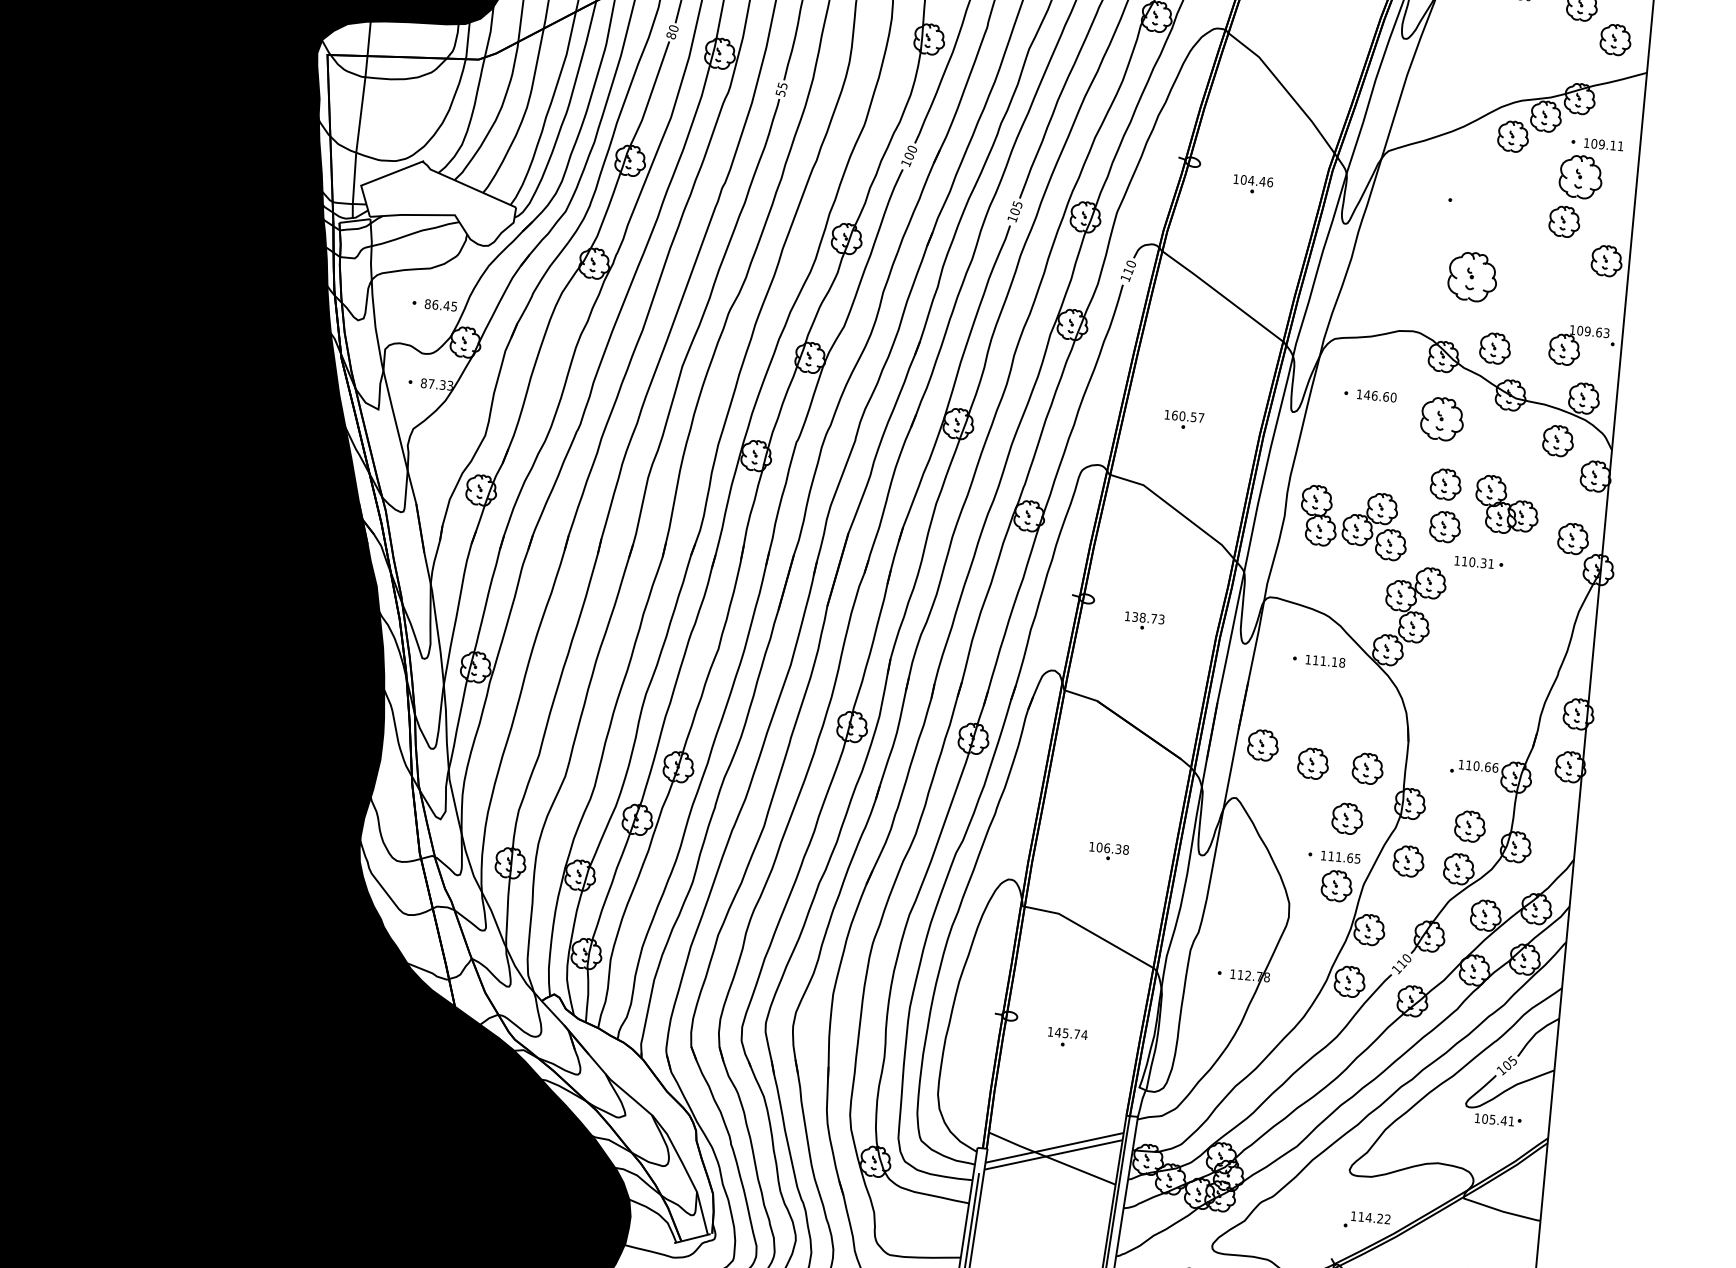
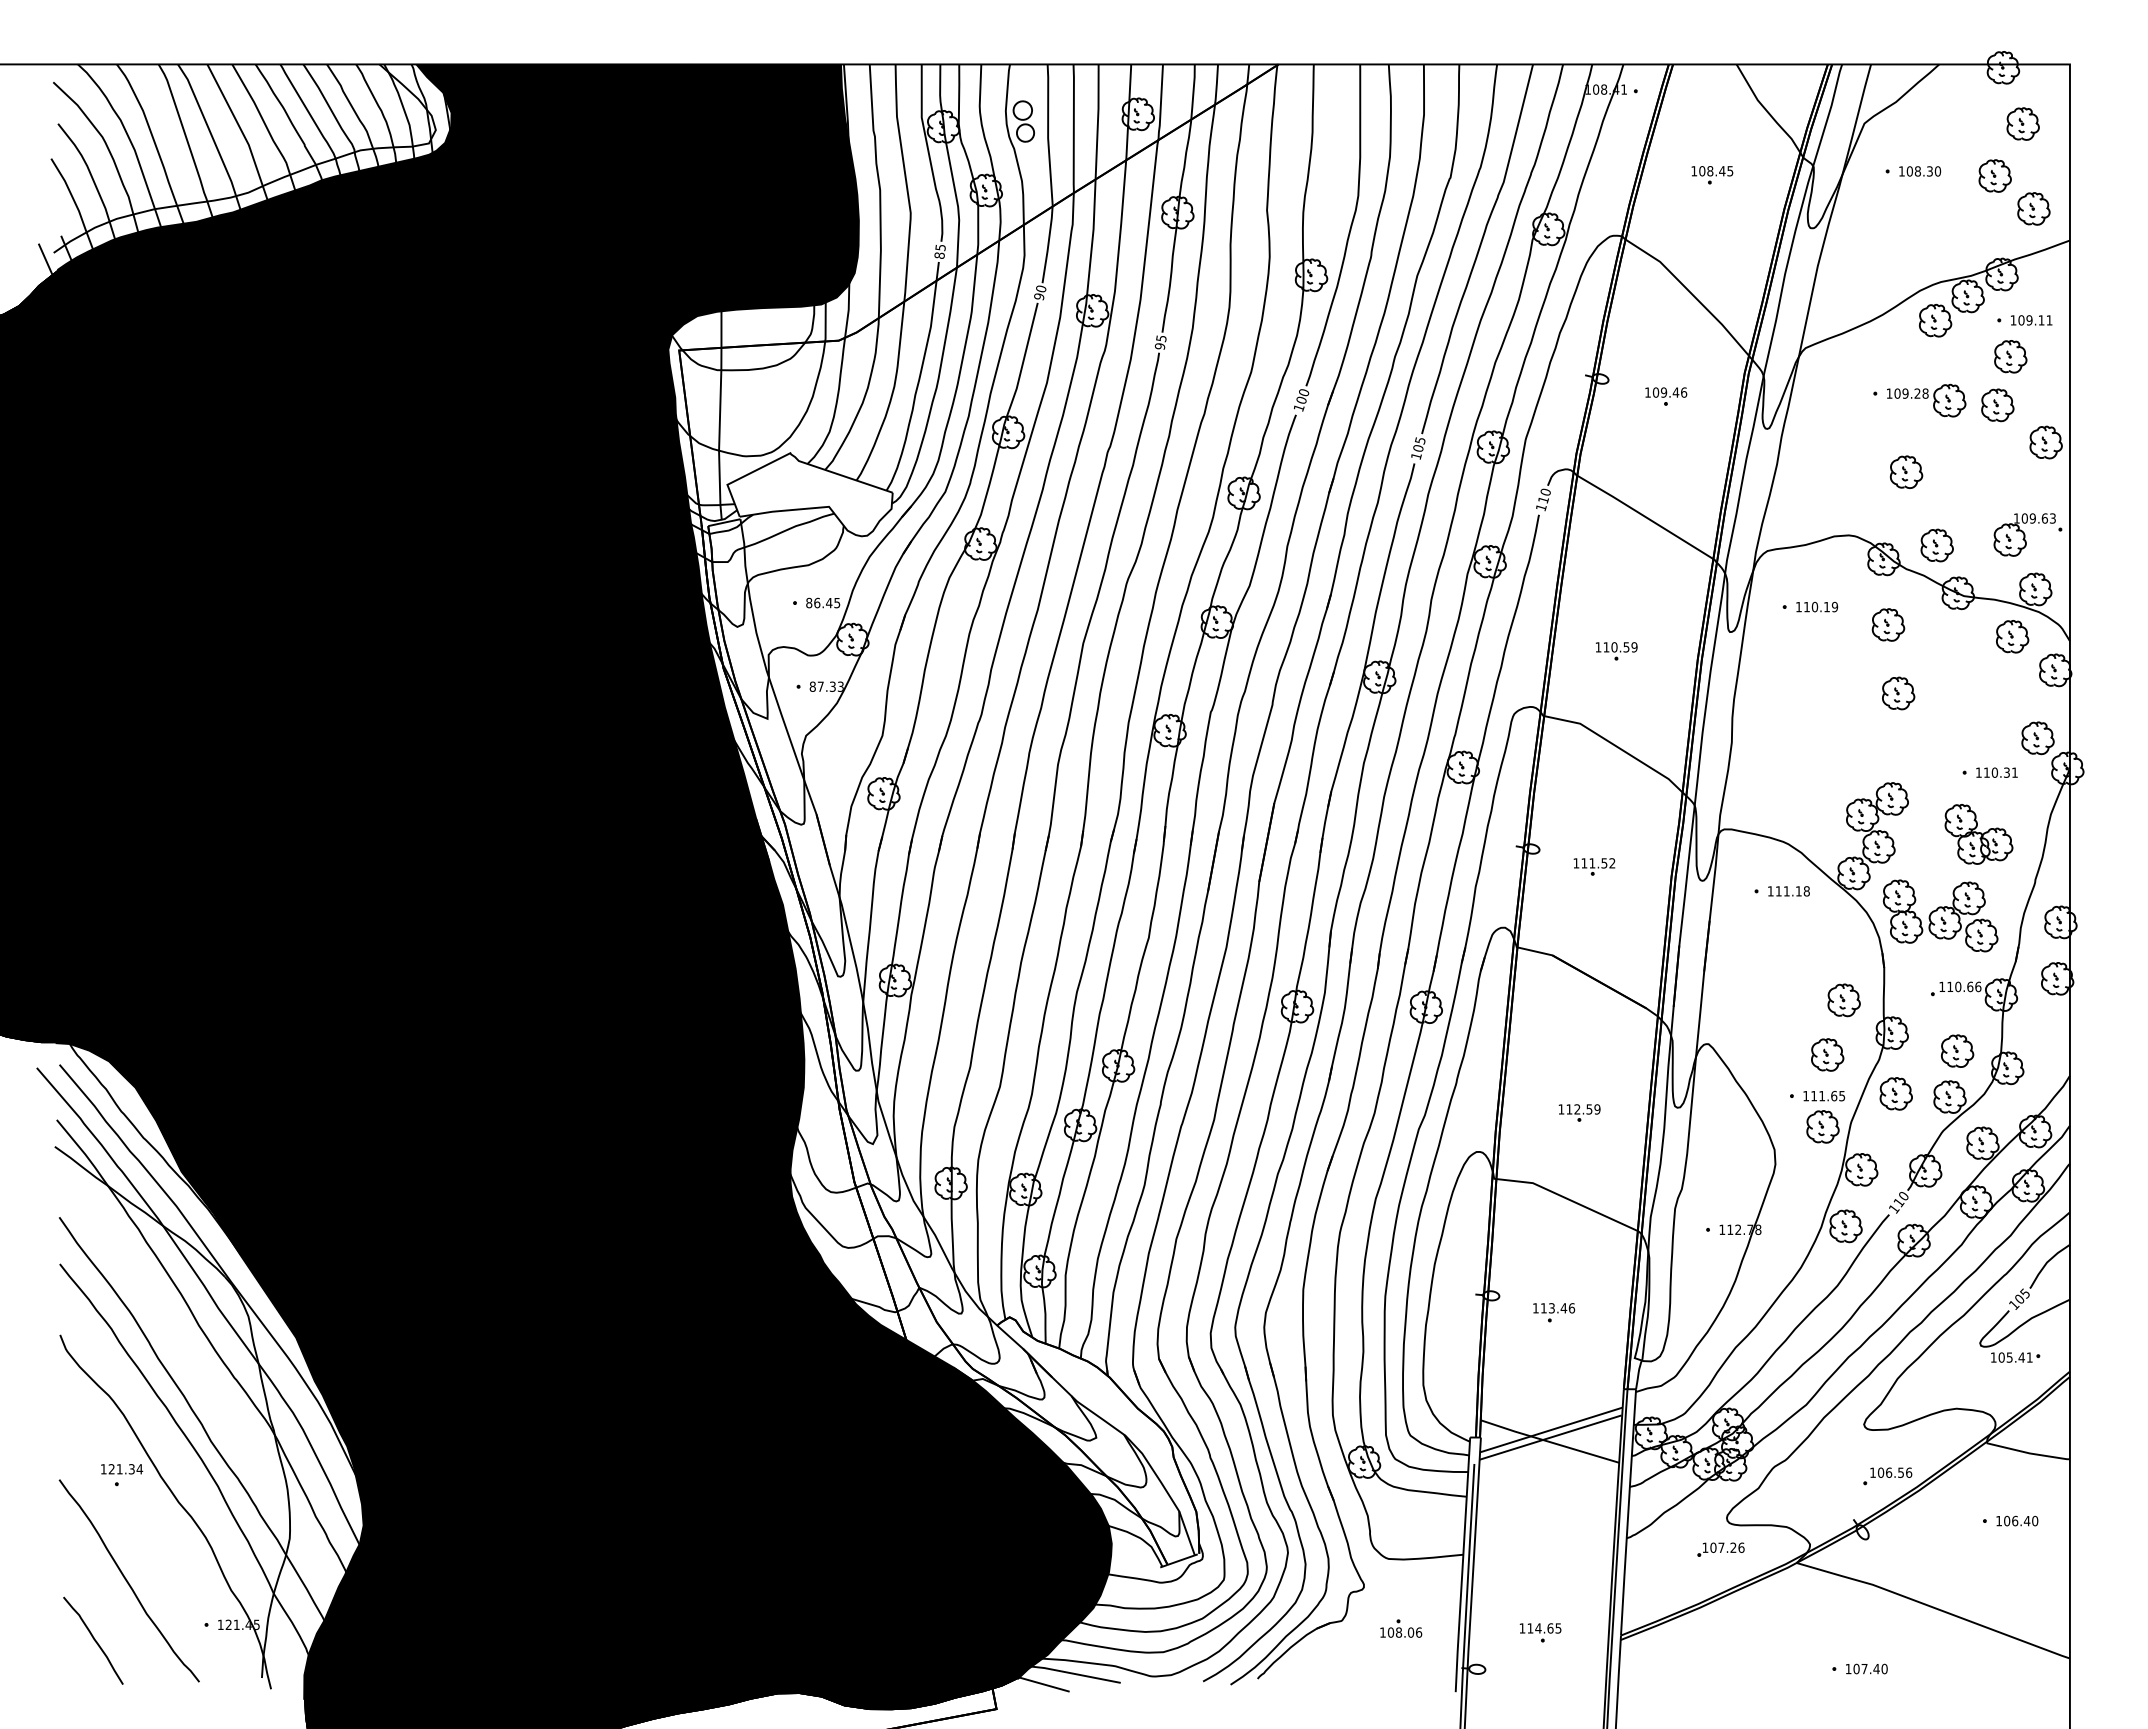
text: (671, 35) -> (1039, 296), 80 -> 90
text: (780, 93) -> (1159, 346), 55 -> 95
part: (1580, 176) -> (2010, 356), size x0.71
text: (1250, 180) -> (1663, 392), 104.46 -> 109.46
part: (1497, 211) -> (1926, 400), added
part: (1472, 276) -> (1906, 471), size x0.62
text: (1380, 395) -> (1820, 606), 146.60 -> 110.19
text: (1188, 416) -> (1620, 647), 160.57 -> 110.59
part: (1442, 418) -> (1888, 624), size x0.71
part: (1506, 505) -> (1978, 834), moved
part: (1354, 522) -> (1940, 915), moved
part: (1444, 527) -> (1901, 738), removed
text: (1473, 562) -> (1996, 772), moved
text: (1148, 618) -> (1598, 863), 138.73 -> 111.52
part: (1263, 744) -> (1731, 985), removed
part: (1312, 763) -> (1785, 1000), removed
text: (1112, 848) -> (1583, 1109), 106.38 -> 112.59
text: (1071, 1033) -> (1557, 1308), 145.74 -> 113.46
text: (1375, 1217) -> (1895, 1472), 114.22 -> 106.56

